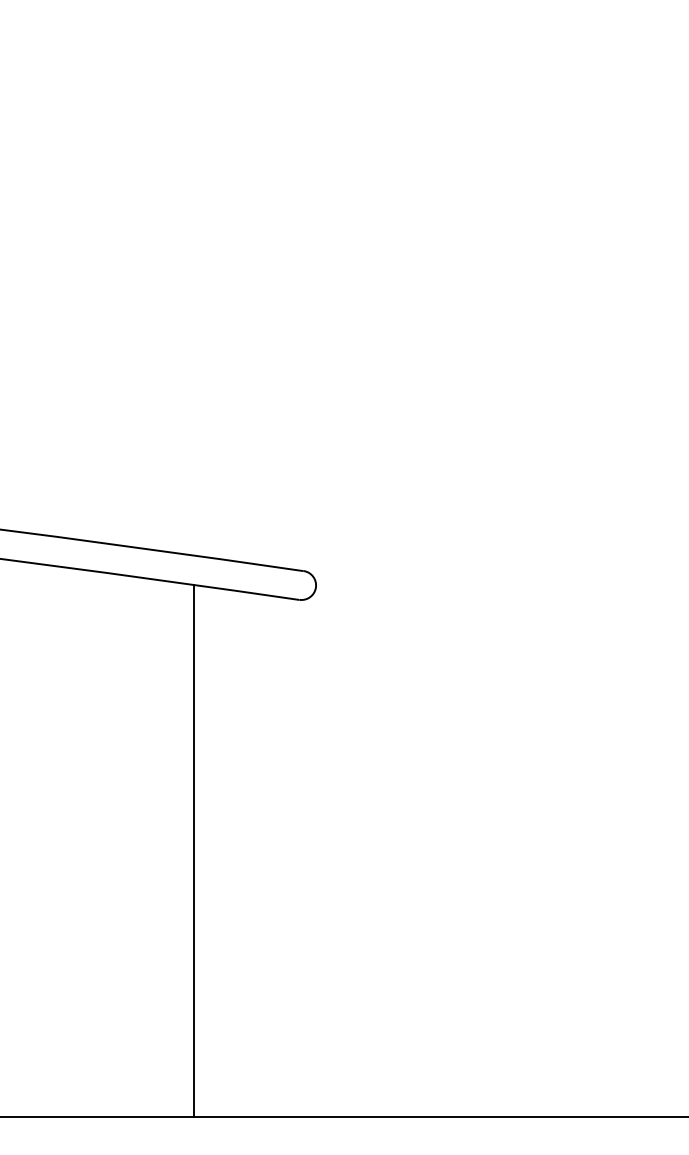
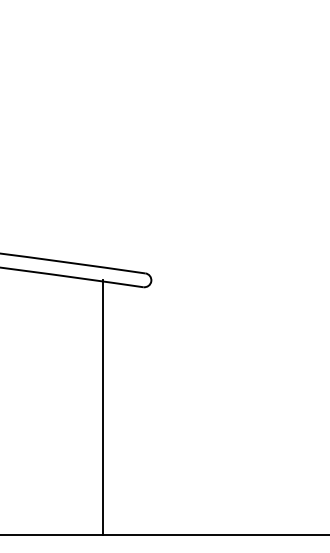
line: (193, 851) -> (102, 407), moved

